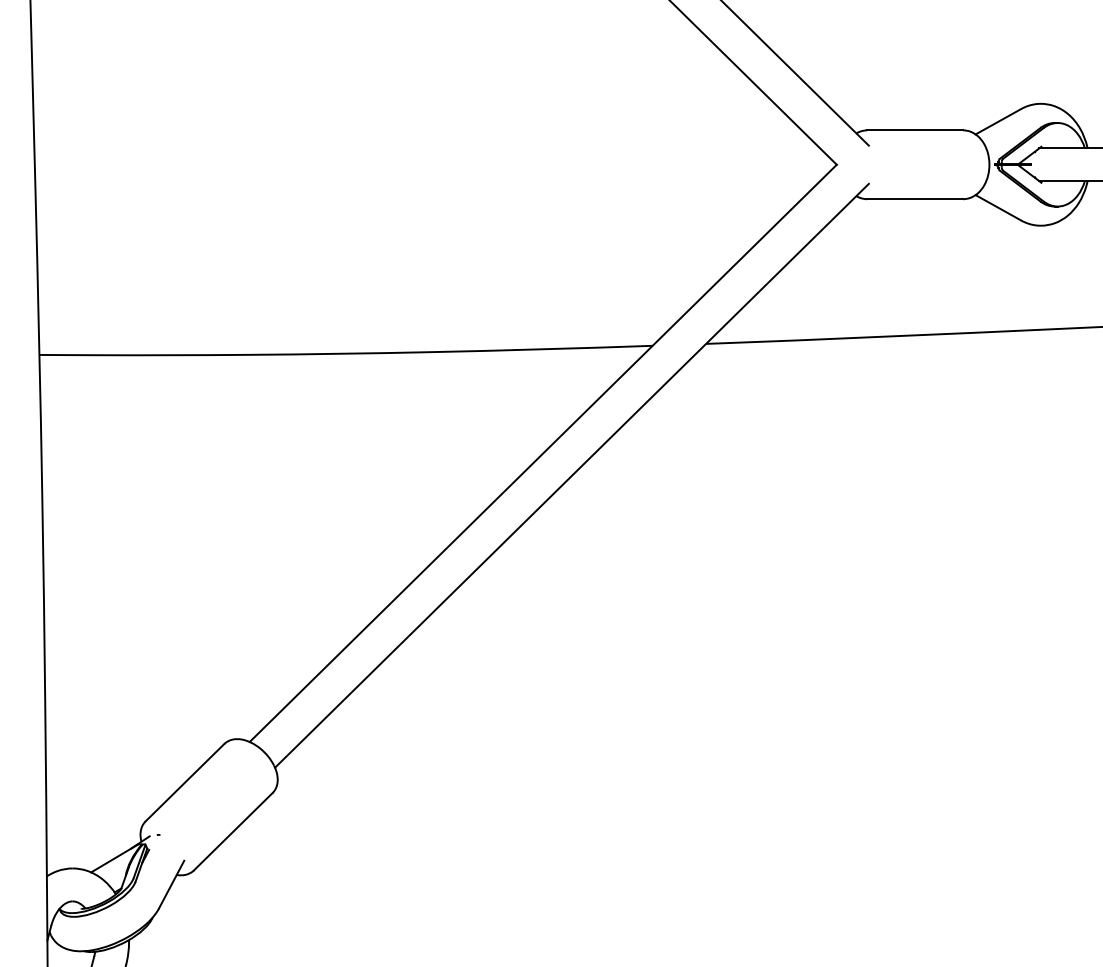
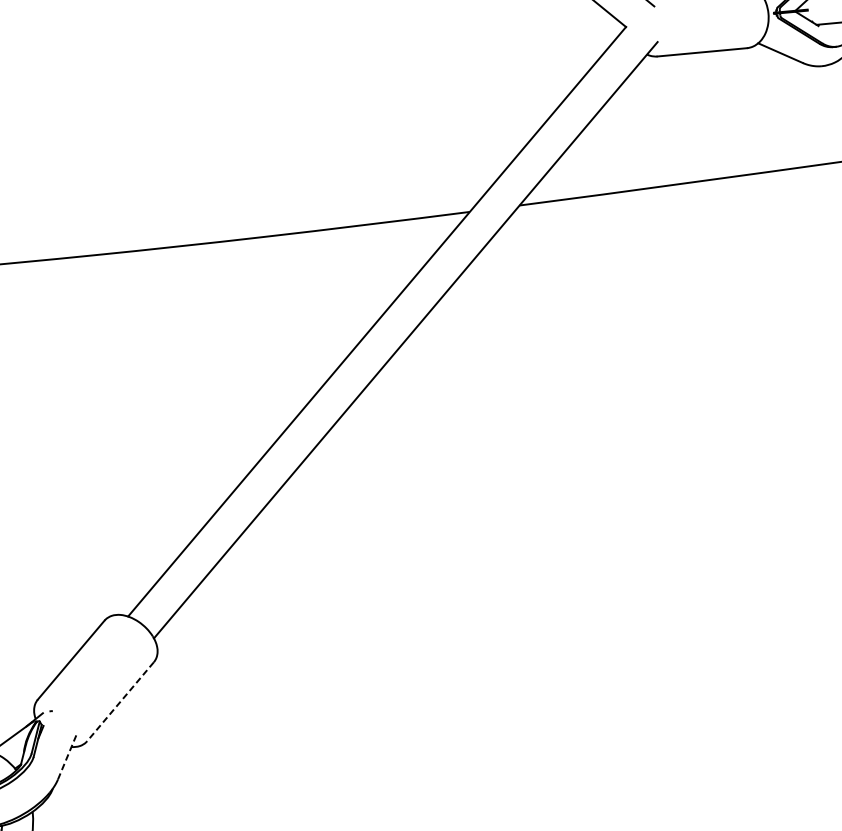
line: (232, 832) -> (119, 702), solid -> dashed
line: (171, 884) -> (67, 756), solid -> dashed

